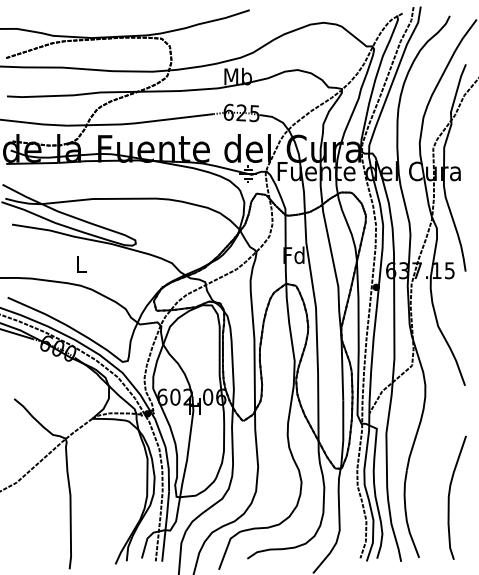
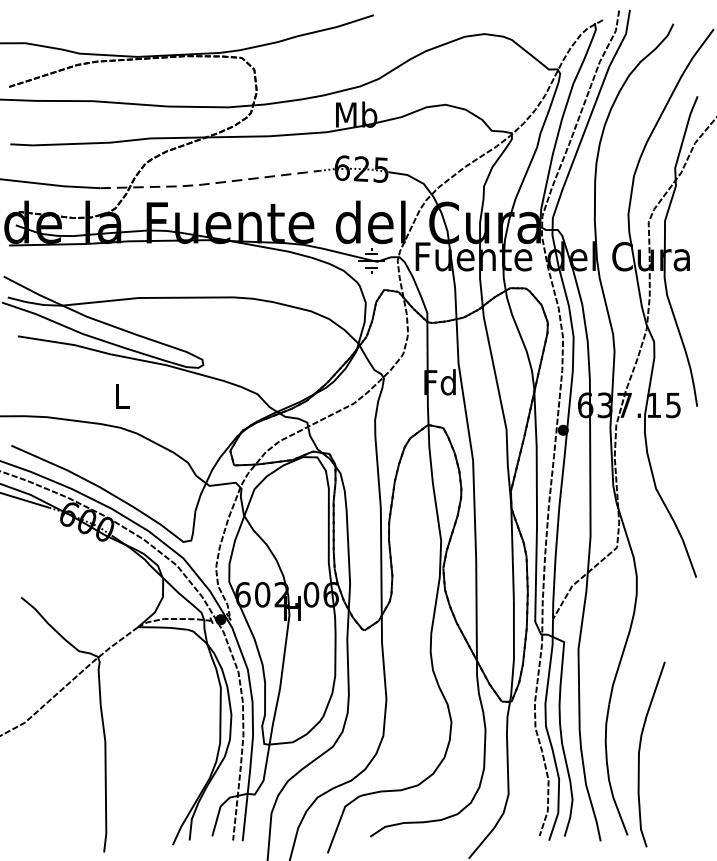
line: (139, 122) -> (208, 183), solid -> dashed
curve: (449, 497) -> (640, 753), moved

